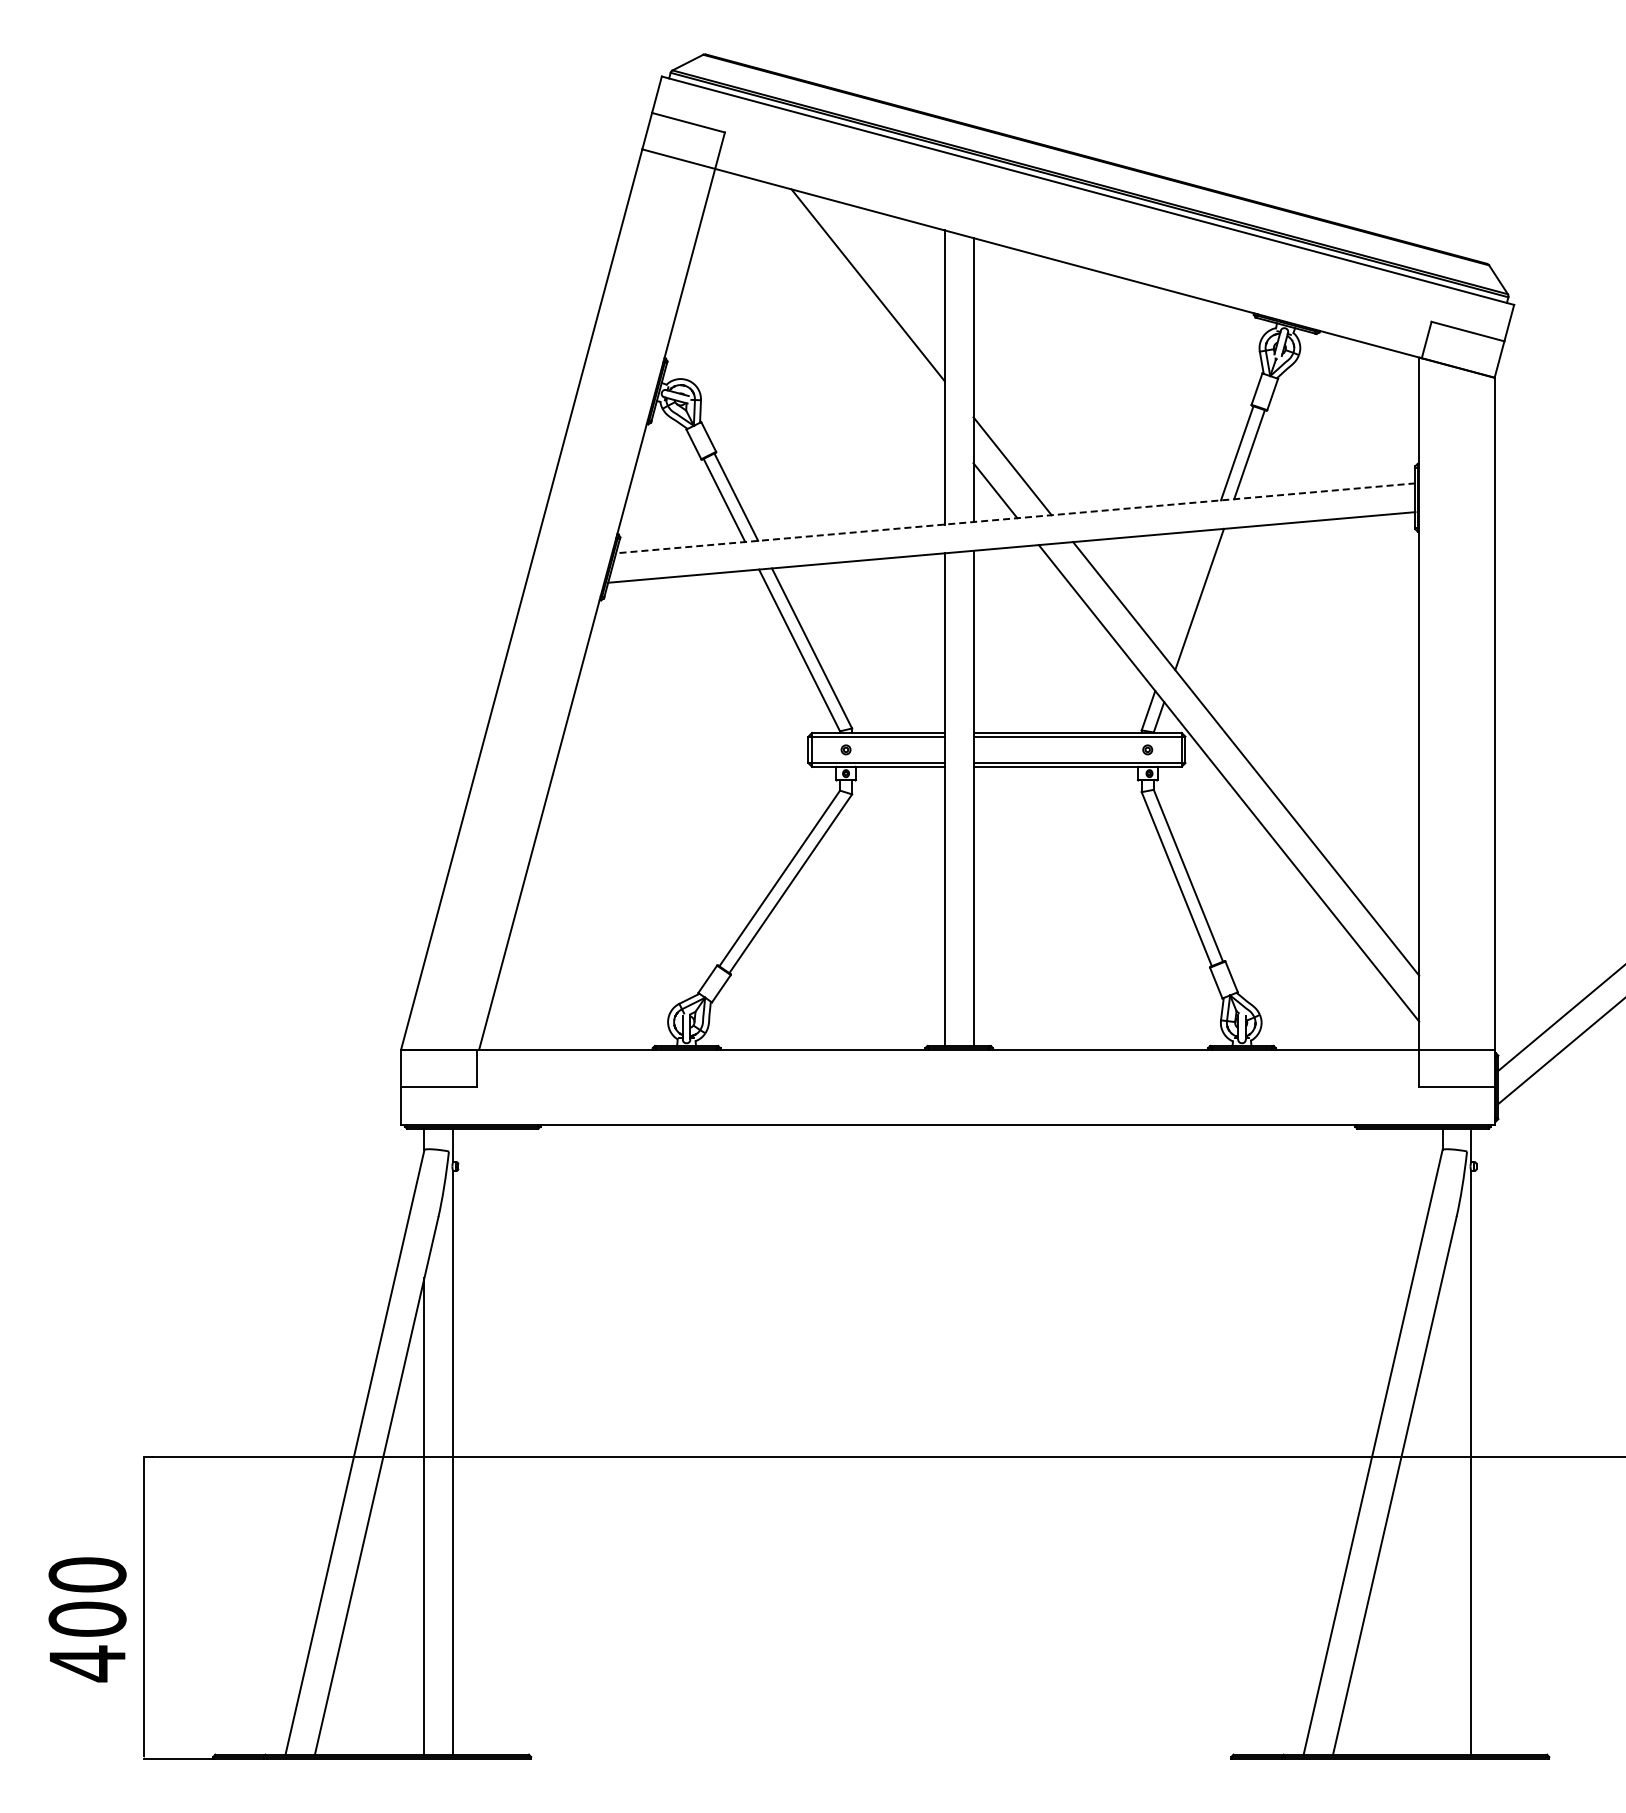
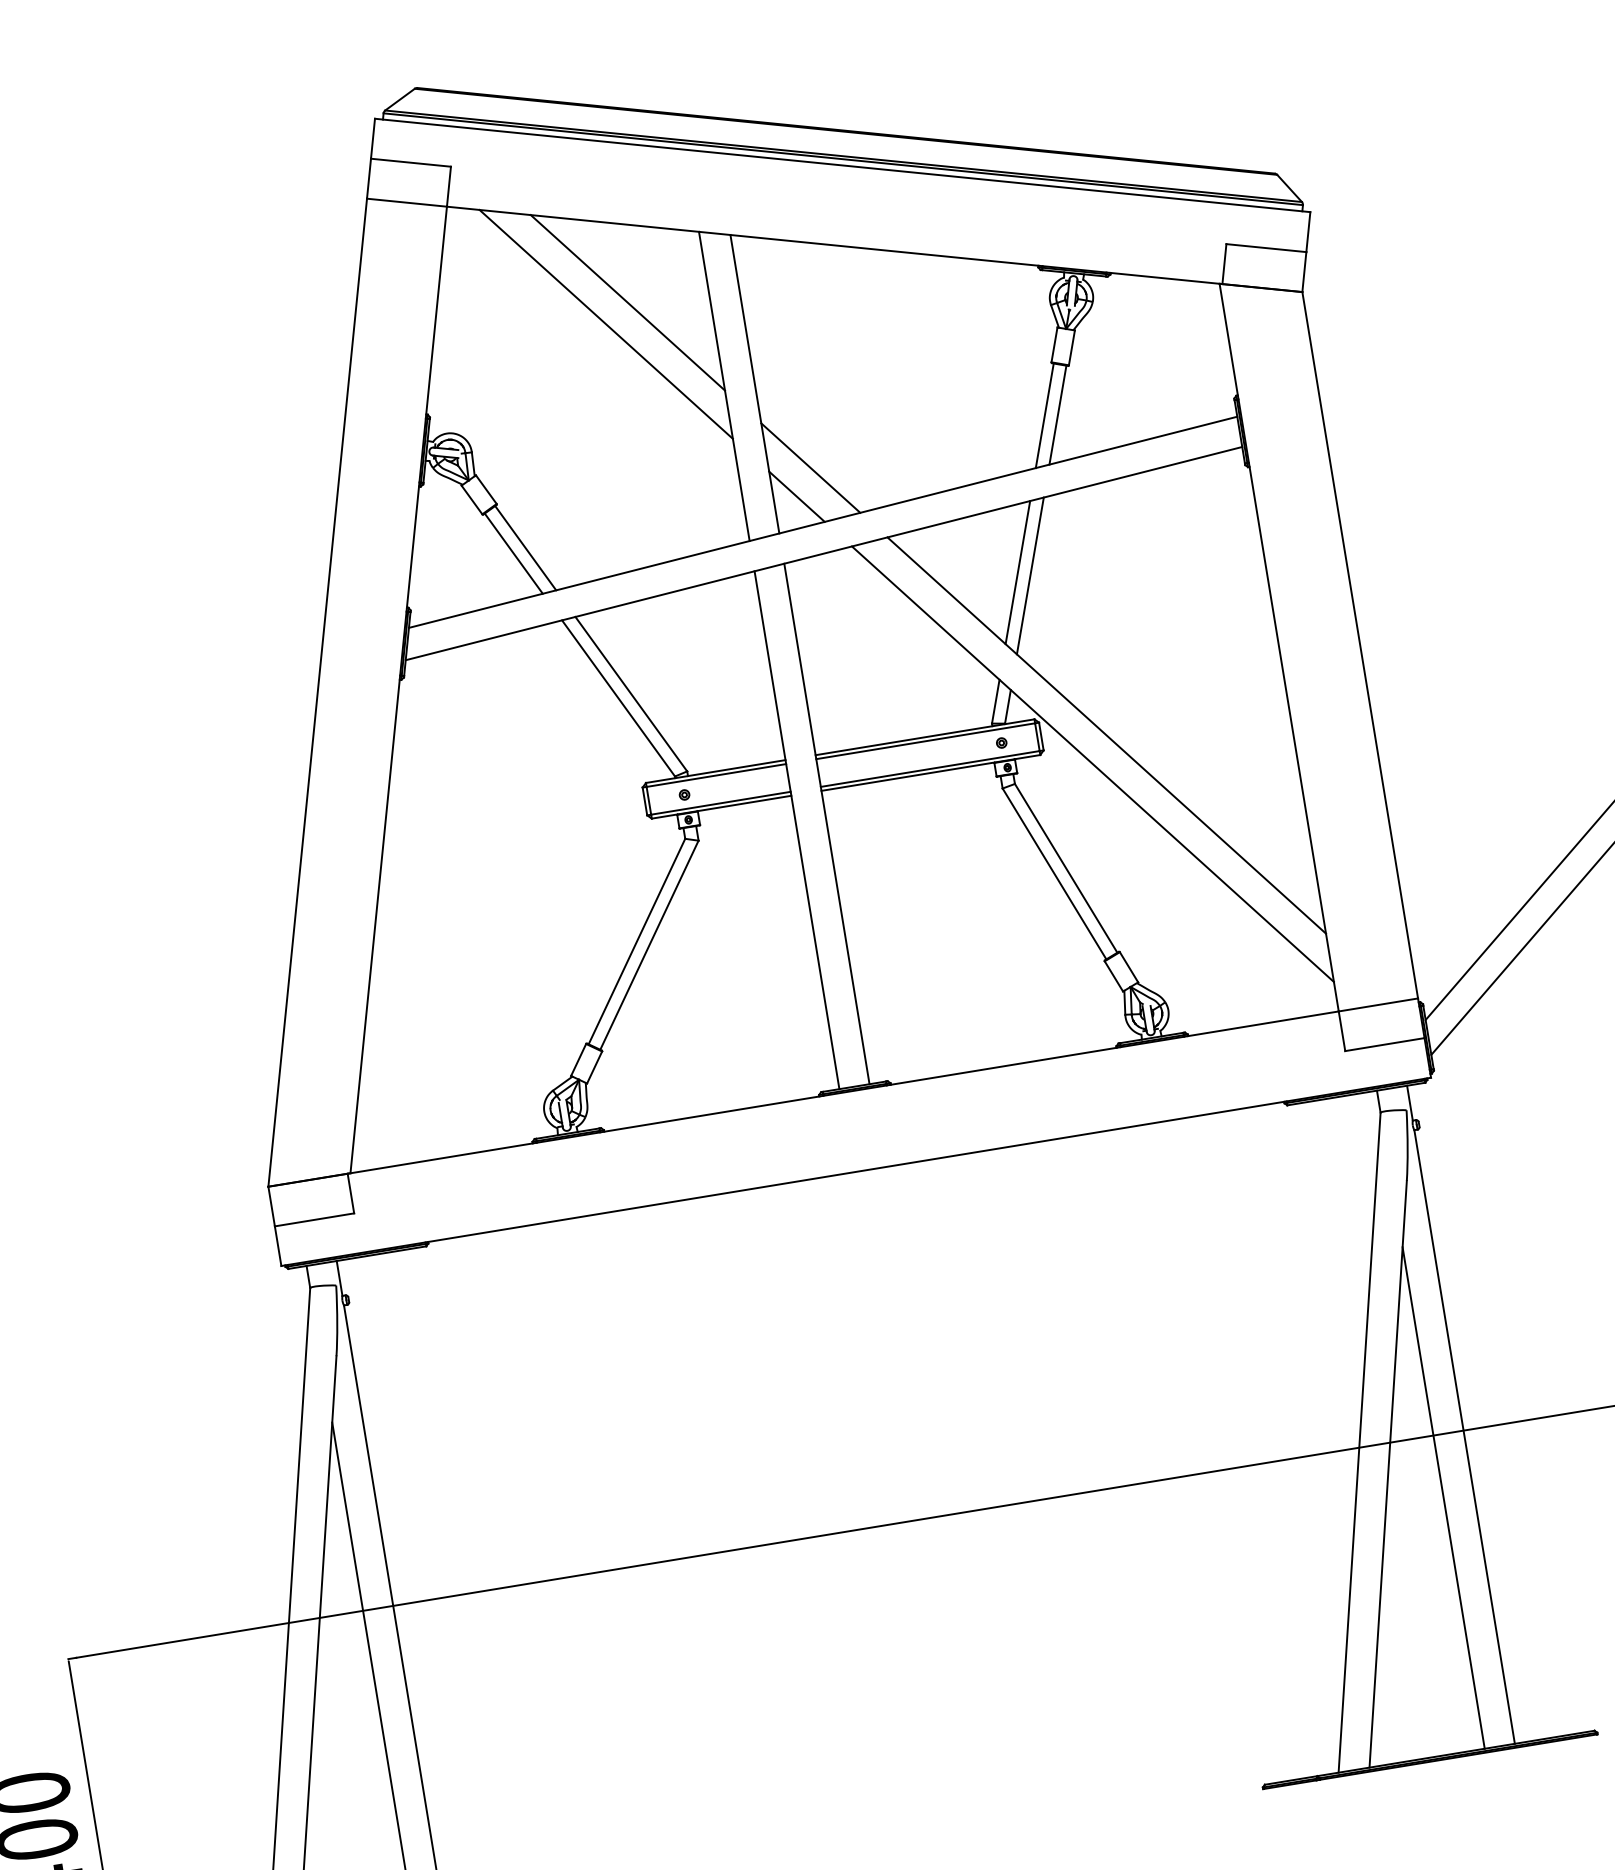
line: (844, 301) -> (605, 323), added
line: (1015, 518) -> (822, 522), dashed -> solid
line: (1188, 594) -> (1017, 572), added
line: (1442, 1515) -> (1443, 1497), added

